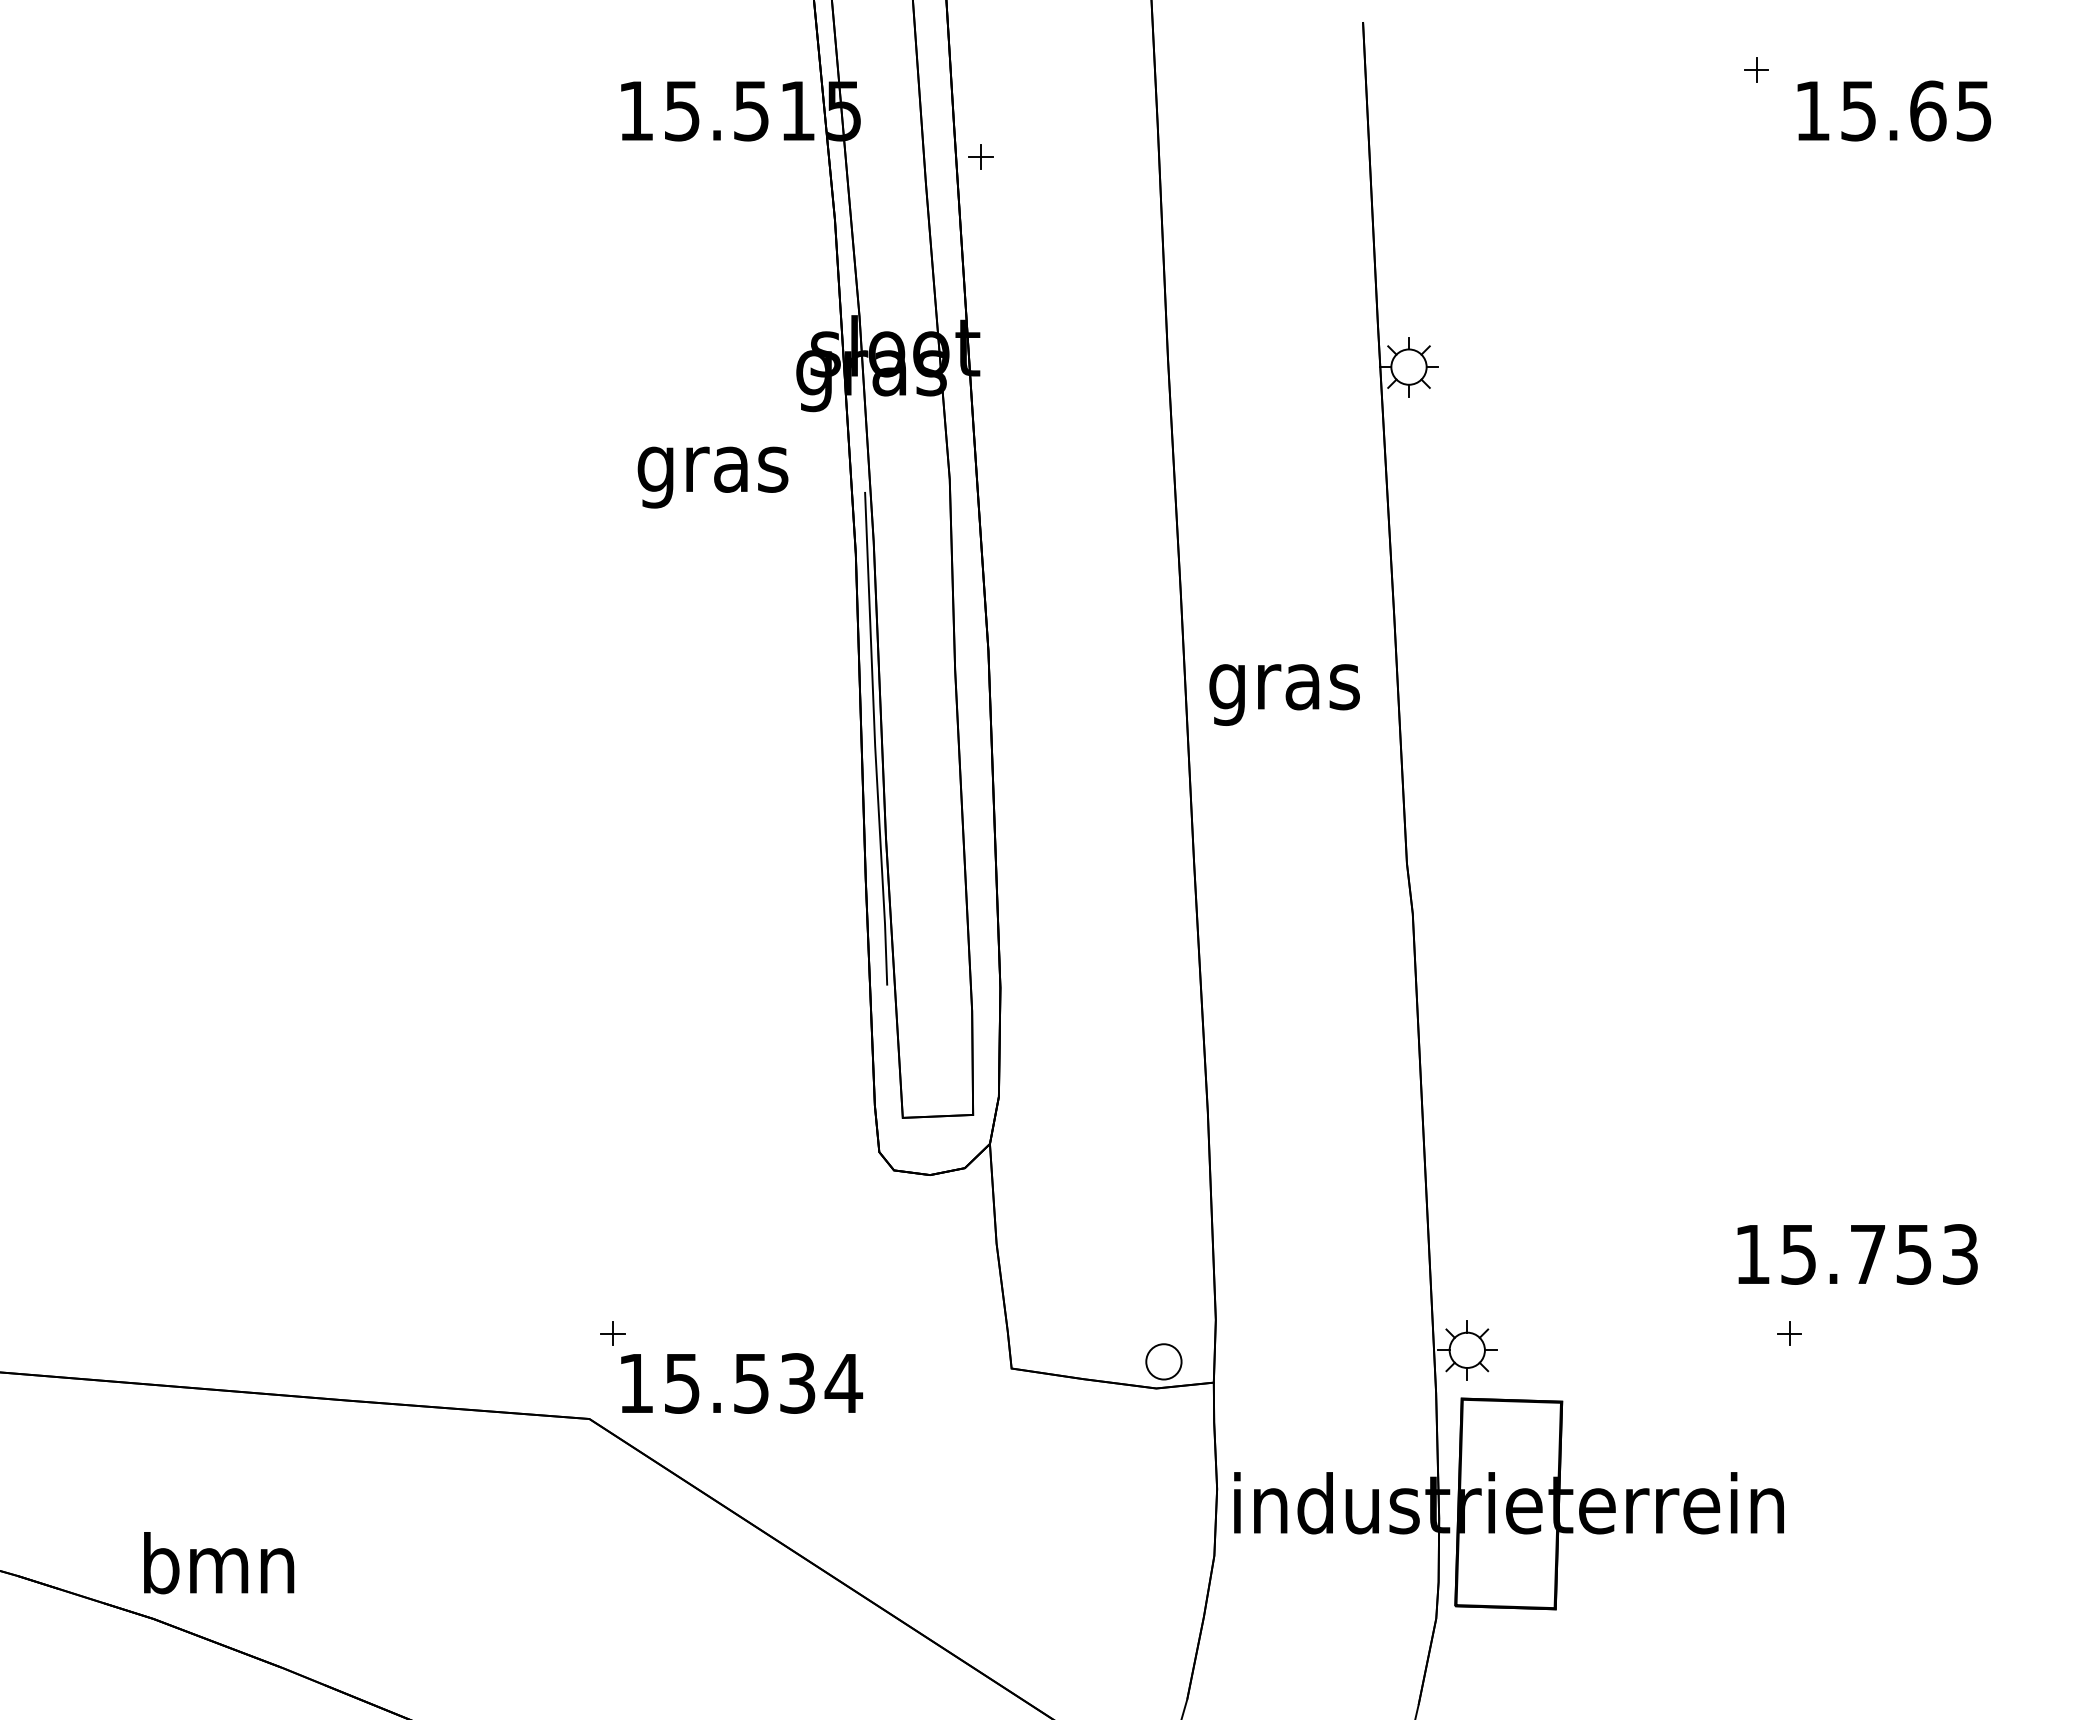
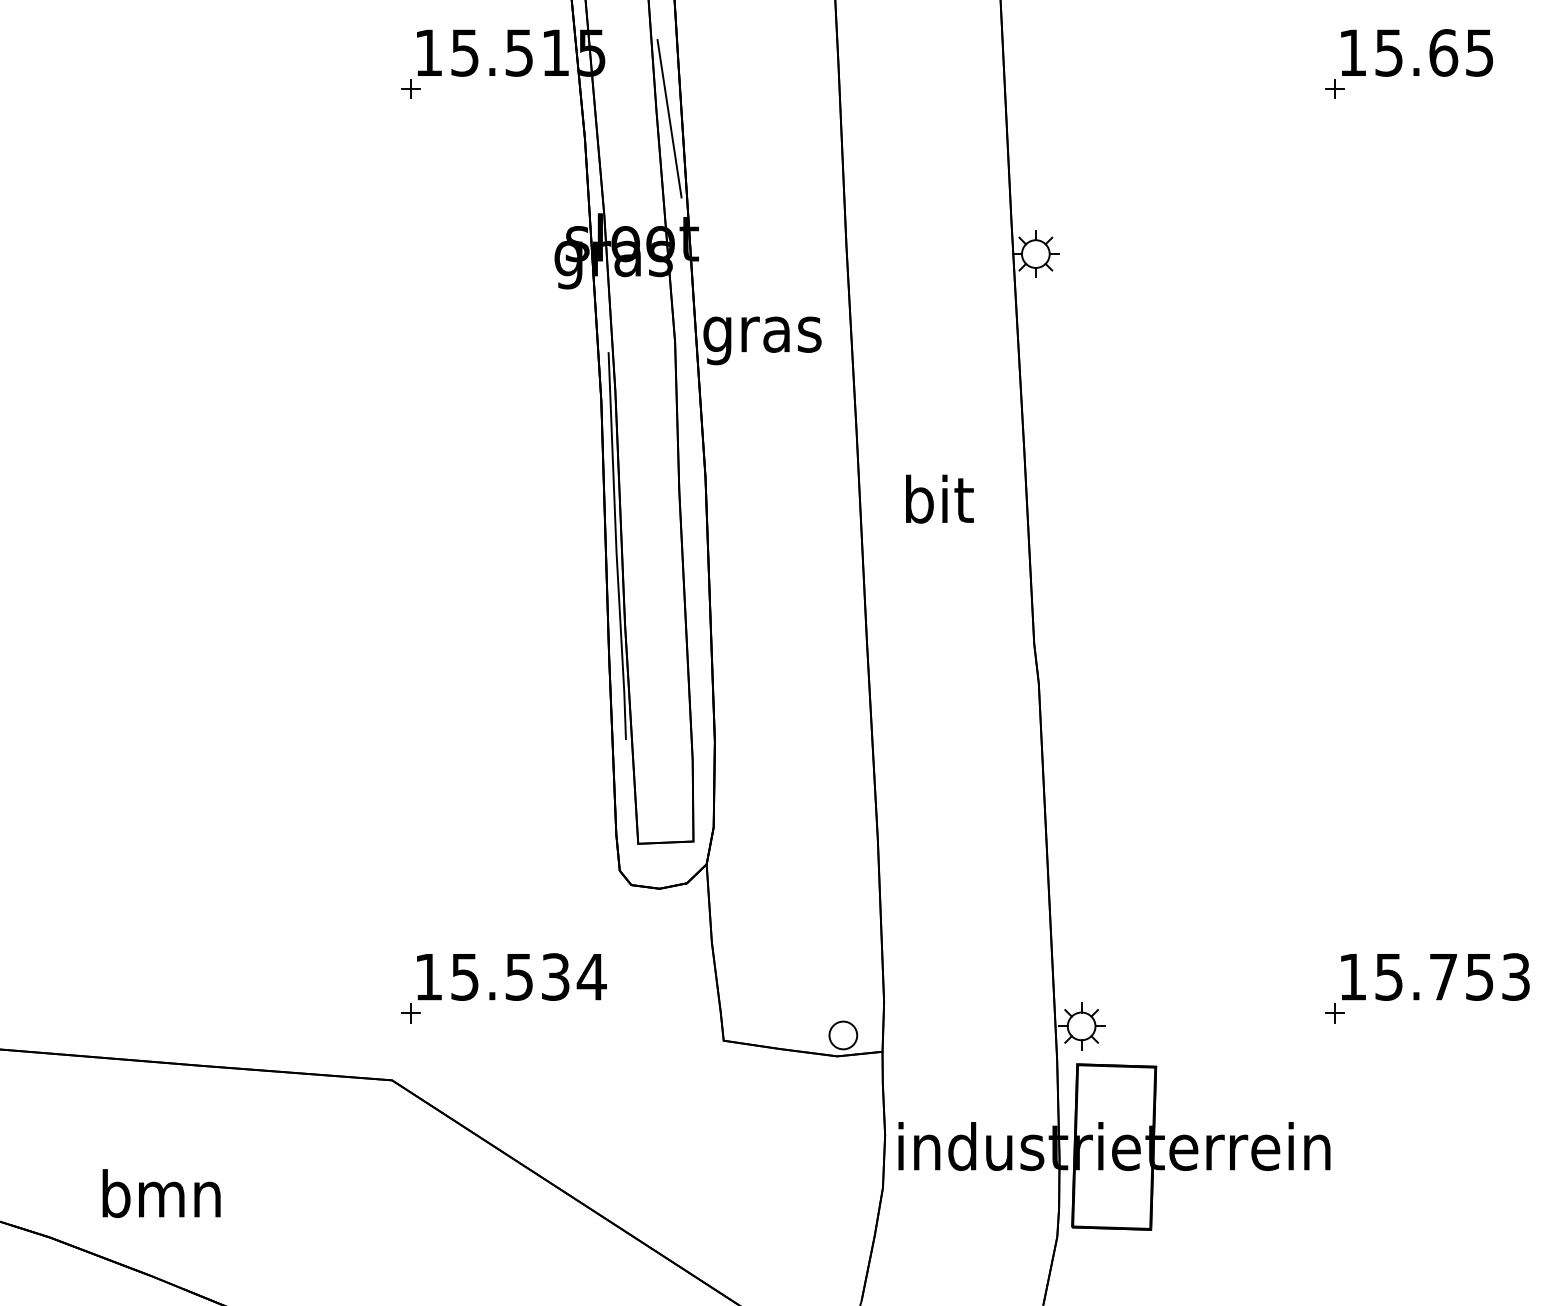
part: (1756, 69) -> (1334, 88), moved
part: (980, 156) -> (410, 88), moved
line: (942, 194) -> (669, 118), added
text: (712, 477) -> (762, 340), moved
text: (1284, 686) -> (938, 504), gras -> bit
text: (1857, 1254) -> (1435, 977), moved
text: (741, 1383) -> (511, 977), moved
text: (219, 1563) -> (161, 1193), moved

